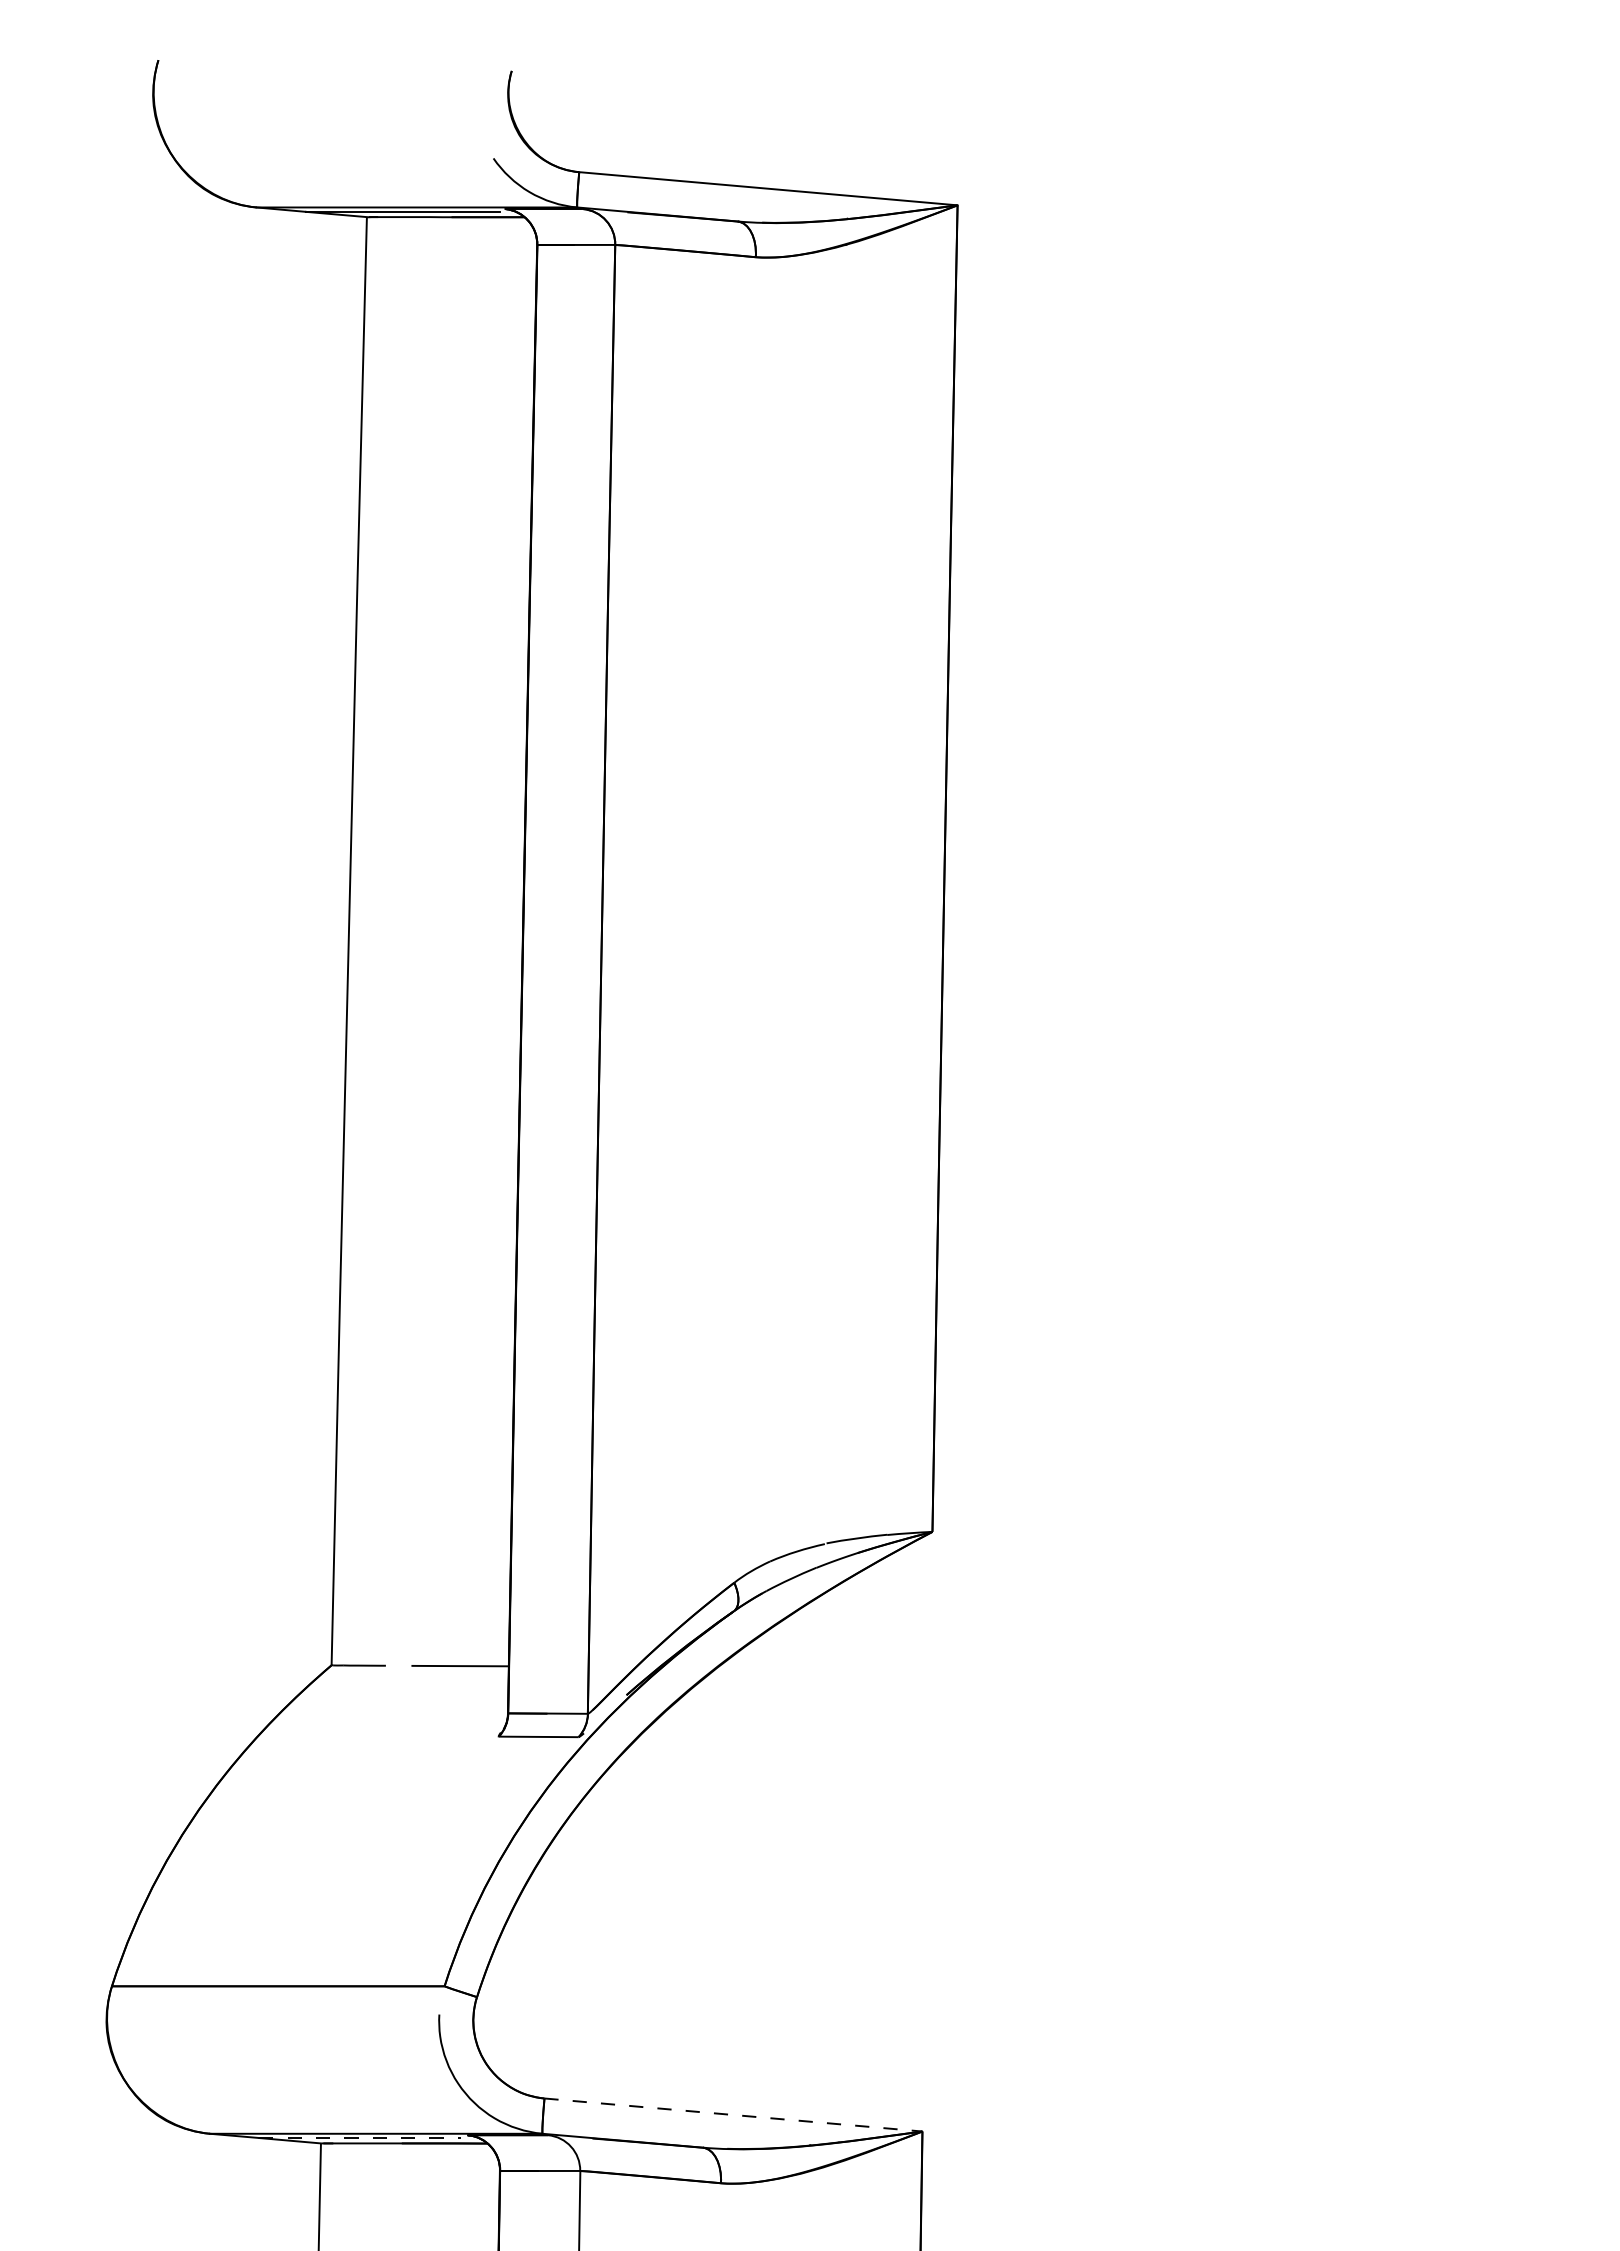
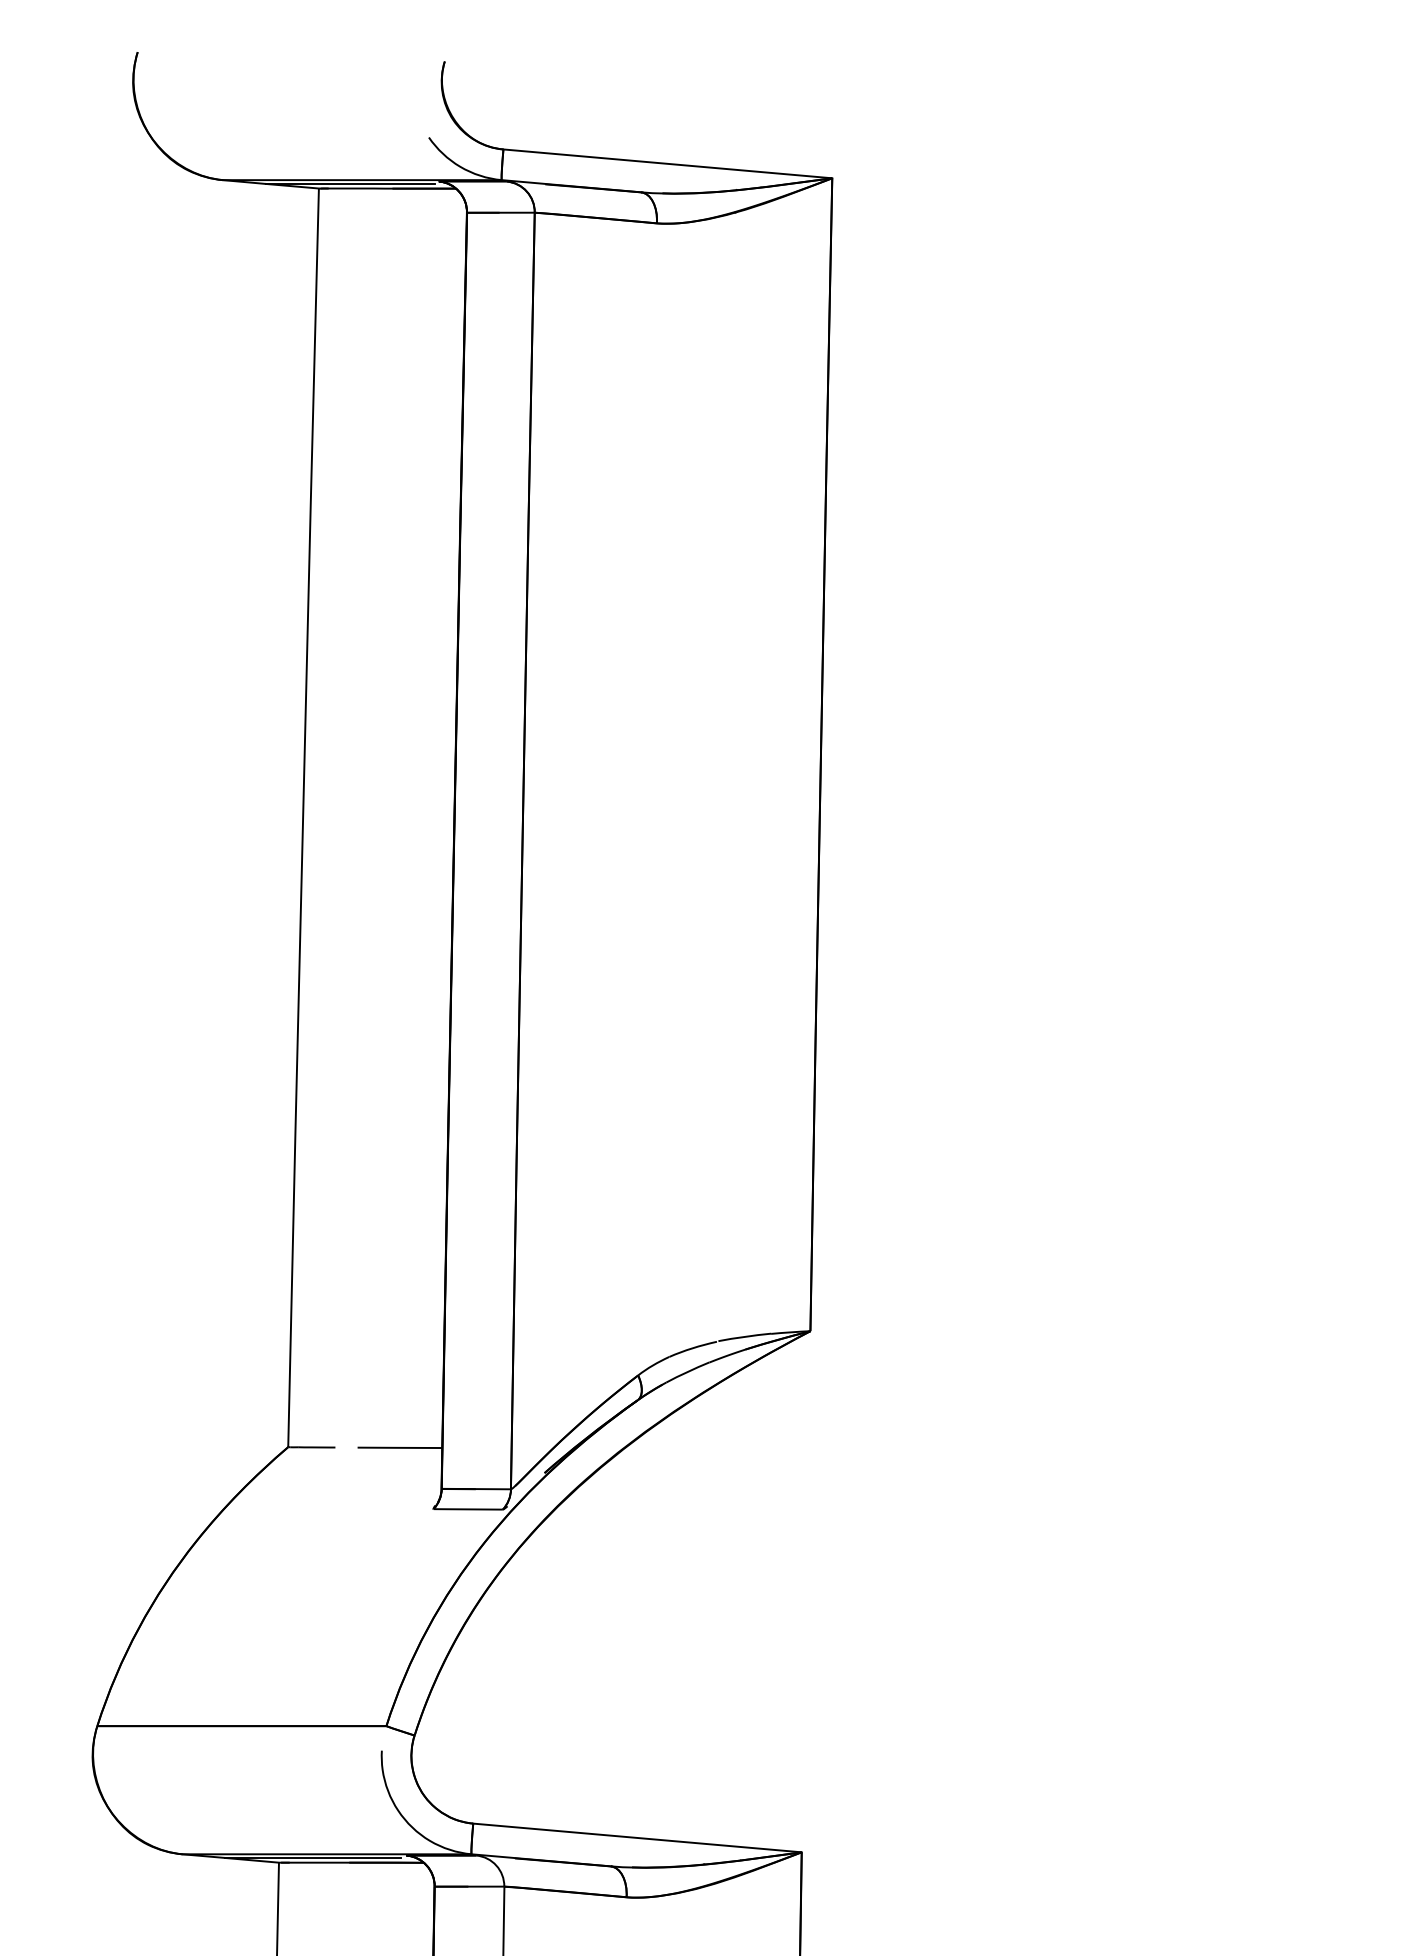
line: (733, 2114) -> (637, 1837), dashed -> solid
line: (360, 2138) -> (313, 1858), dashed -> solid

